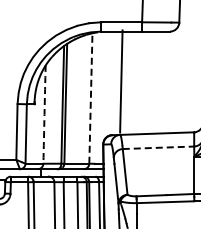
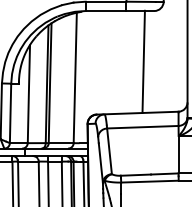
line: (121, 81) -> (143, 61), moved
line: (90, 98) -> (74, 77), dashed -> solid
arc: (44, 114) -> (28, 93), dashed -> solid
line: (158, 147) -> (142, 126), dashed -> solid

